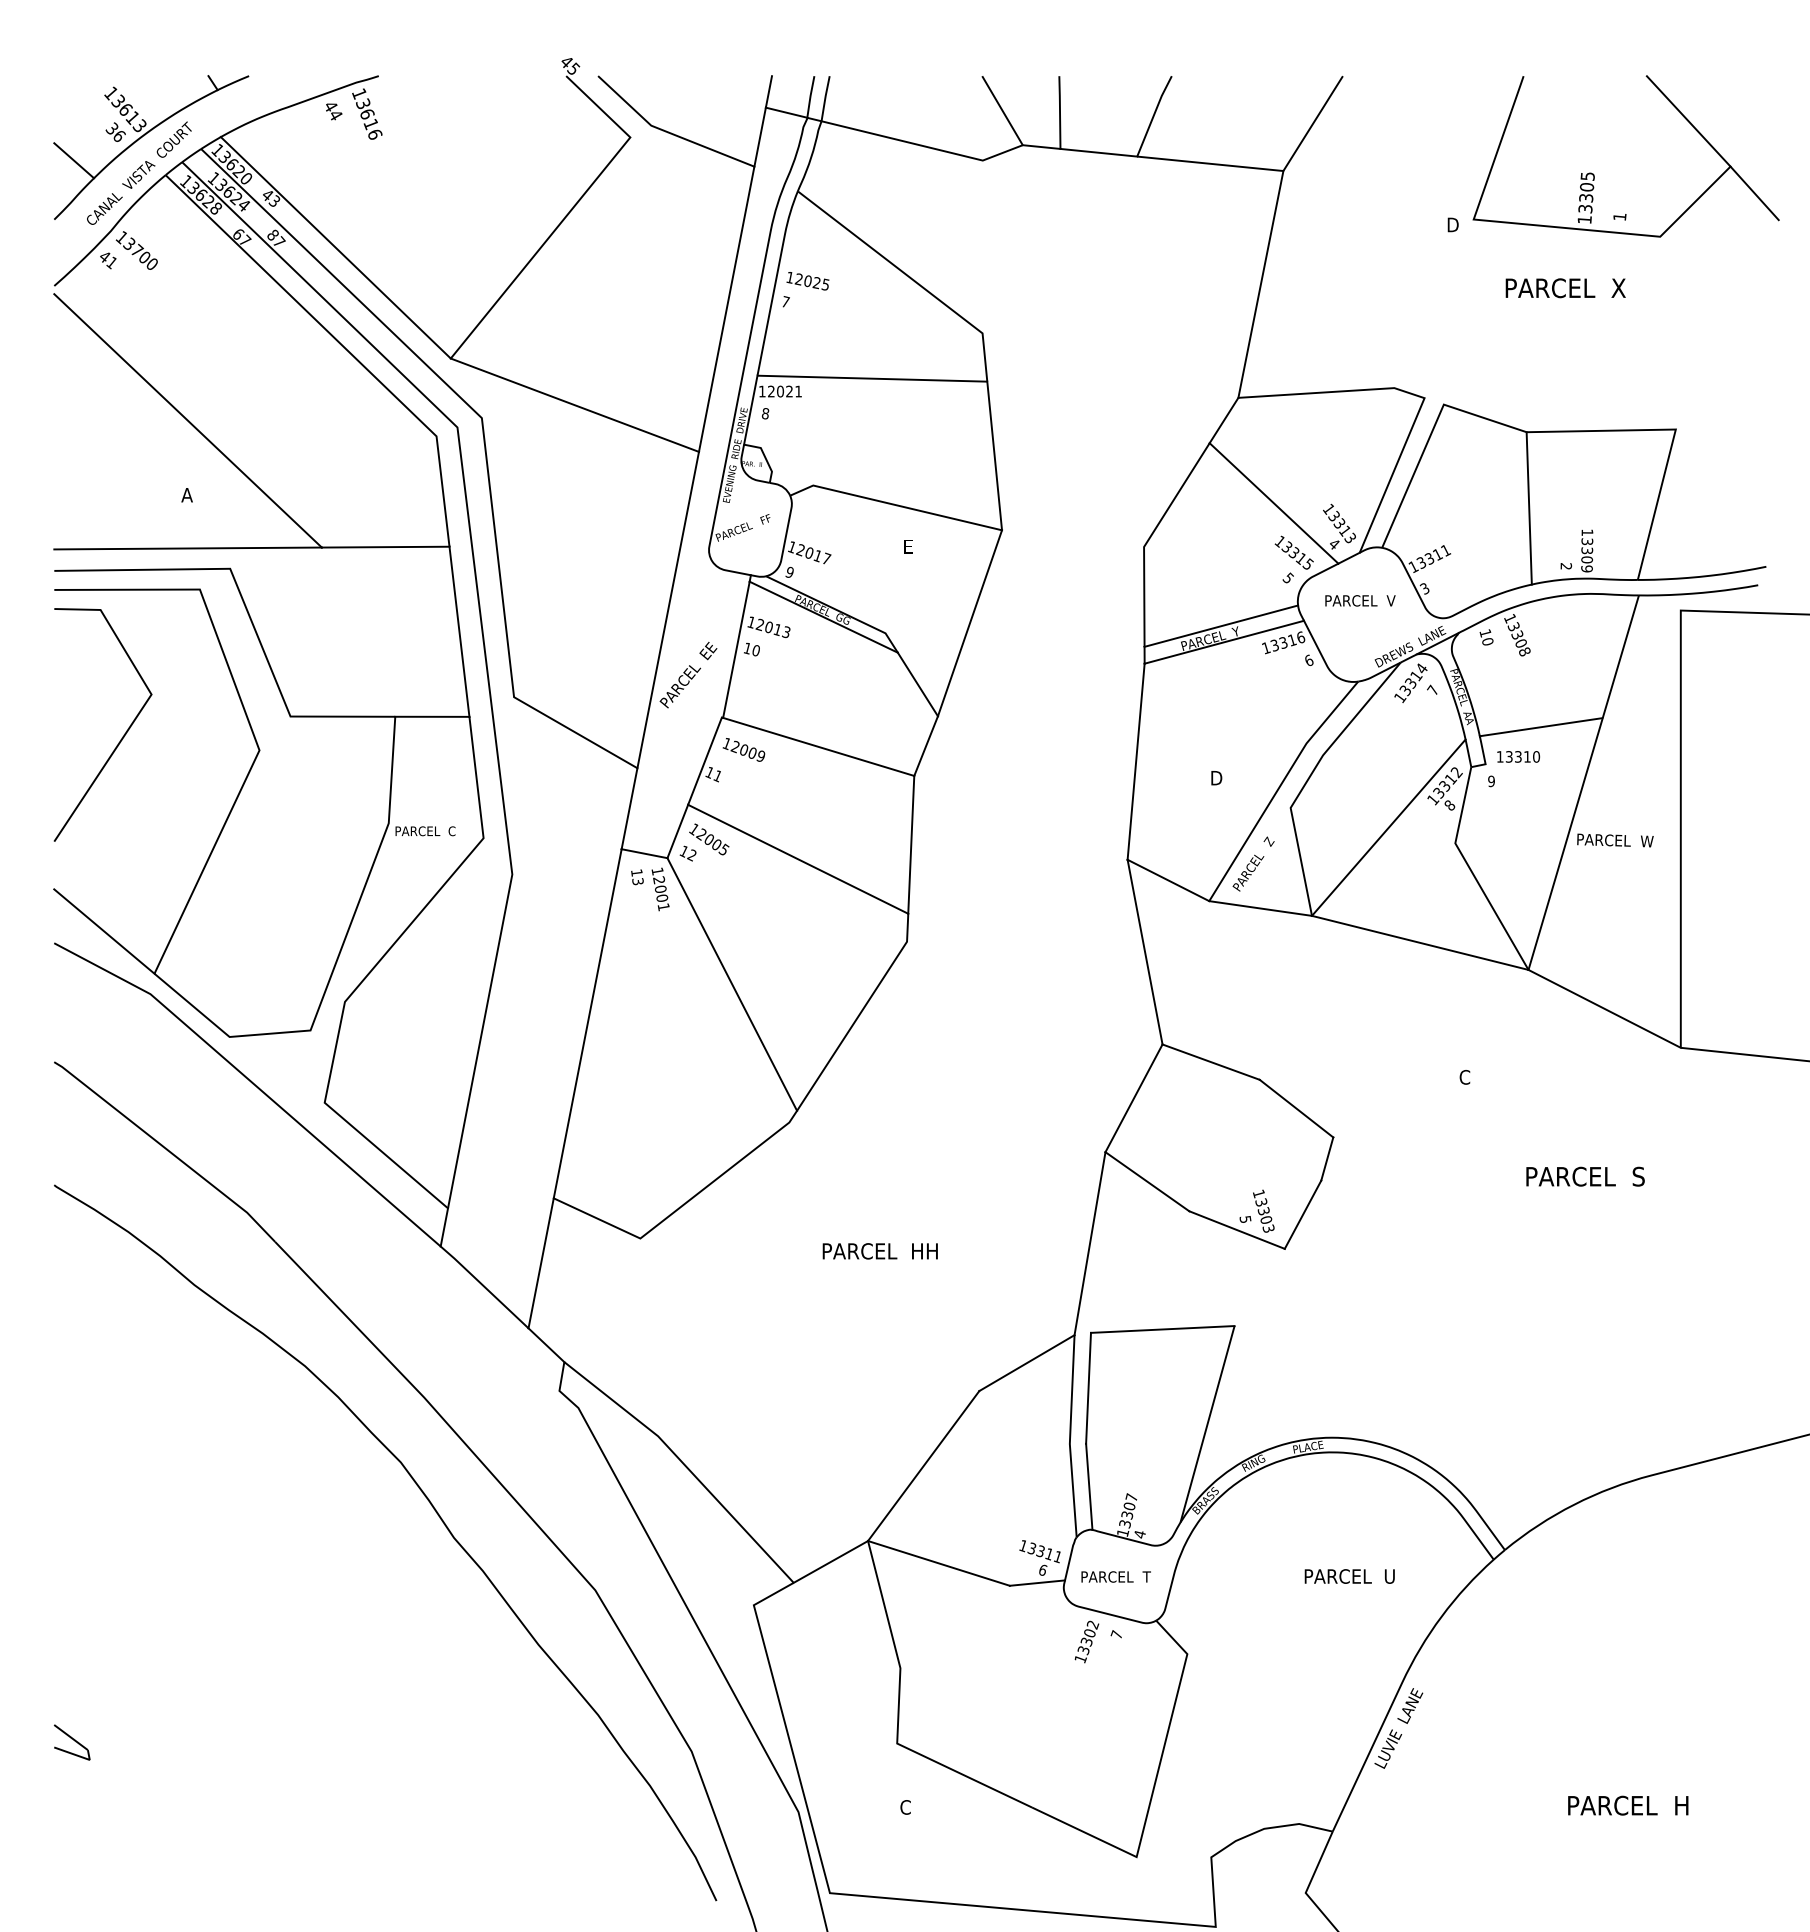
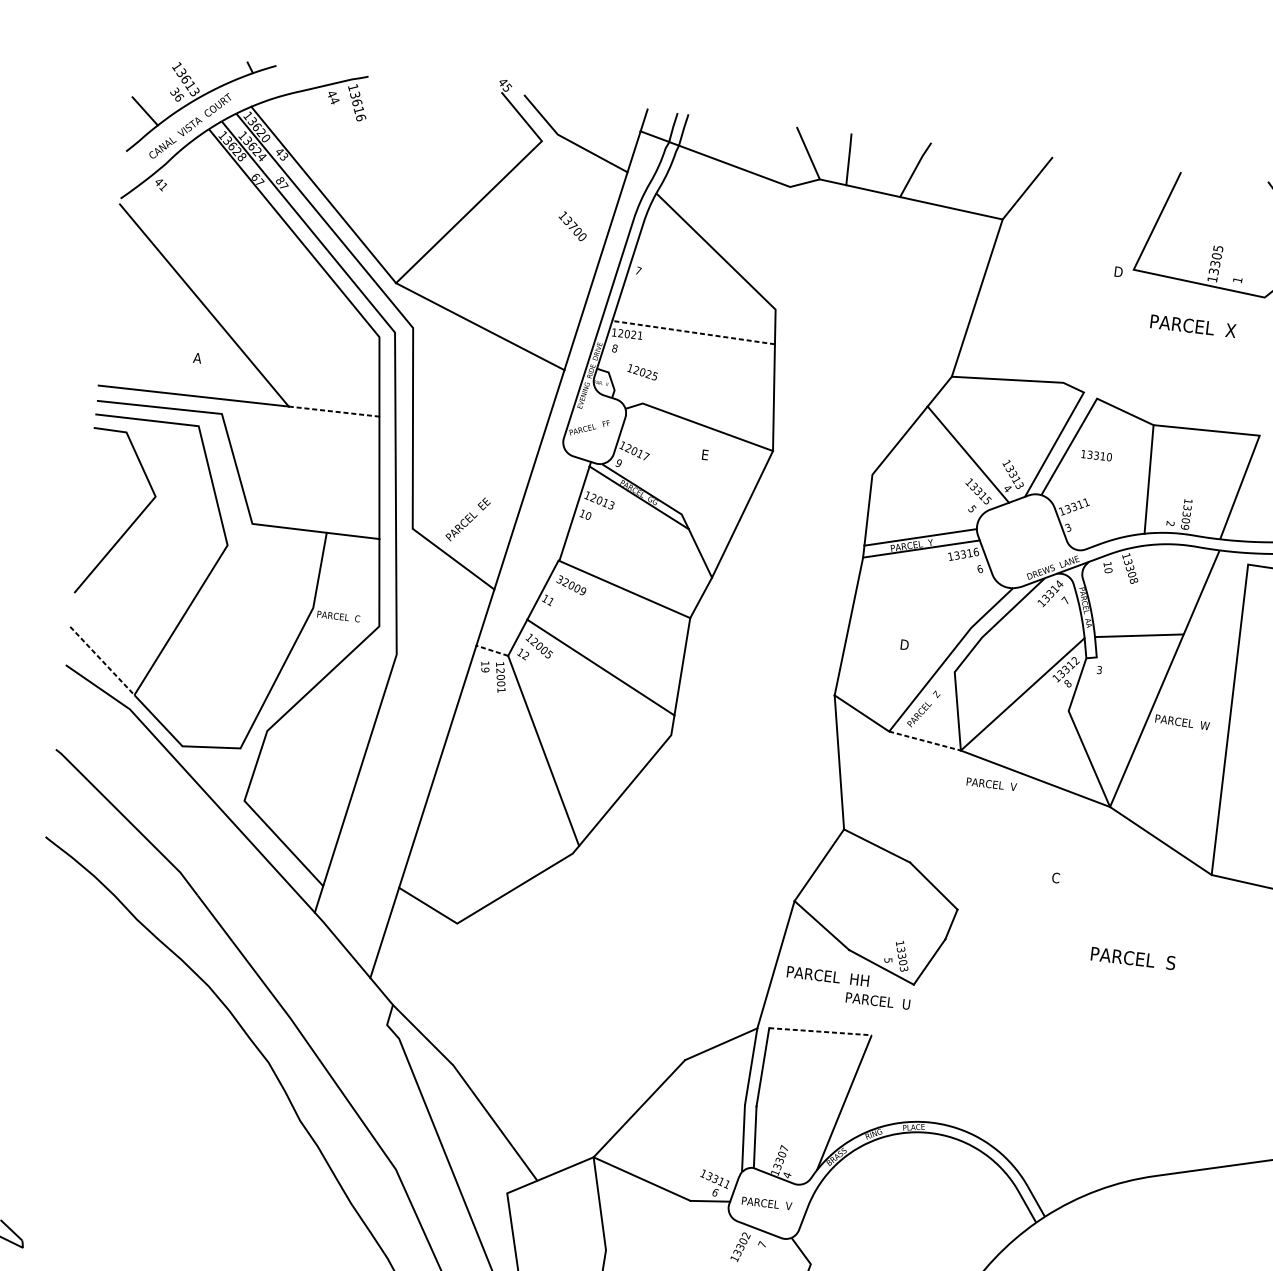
text: (136, 250) -> (572, 226), moved
text: (807, 281) -> (642, 372), moved
line: (871, 378) -> (693, 332), solid -> dashed
line: (385, 547) -> (333, 411), solid -> dashed
text: (1360, 600) -> (991, 784), moved
text: (688, 675) -> (468, 519), moved
text: (726, 743) -> (559, 579), 12009 -> 32009
text: (1518, 756) -> (1096, 455), moved
text: (1491, 780) -> (1099, 669), 9 -> 3
line: (644, 853) -> (492, 650), solid -> dashed
text: (637, 881) -> (484, 669), 13 -> 19
line: (1260, 908) -> (924, 741), solid -> dashed
line: (104, 931) -> (102, 660), solid -> dashed
text: (879, 1251) -> (827, 976), moved
line: (1162, 1329) -> (820, 1031), solid -> dashed
text: (1146, 1576) -> (788, 1205), PARCEL  T -> PARCEL  V
text: (1349, 1576) -> (877, 1001), moved

